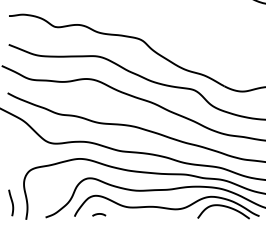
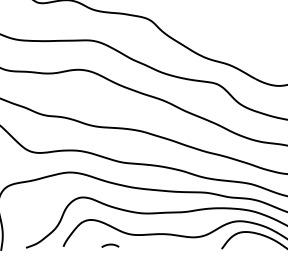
curve: (99, 214) -> (110, 245), moved

